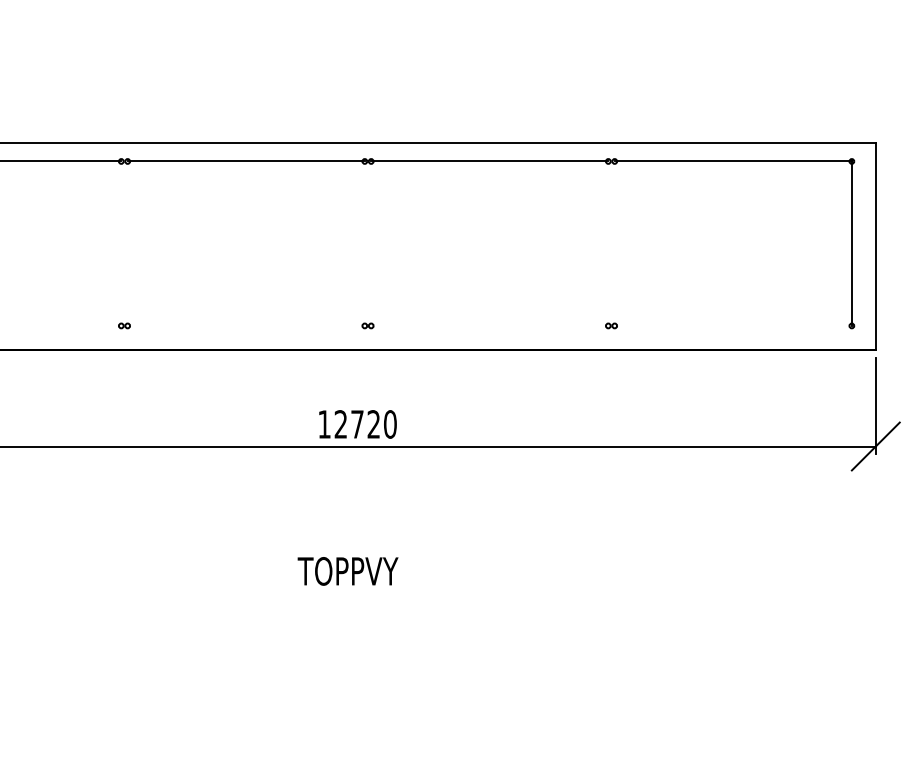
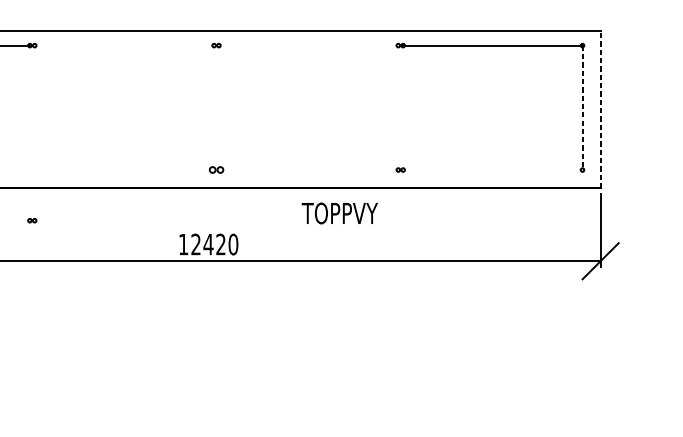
line: (245, 161) -> (123, 45), removed
line: (489, 161) -> (308, 45), removed
line: (851, 244) -> (582, 108), solid -> dashed
line: (875, 246) -> (600, 109), solid -> dashed
part: (124, 325) -> (32, 220), moved
part: (367, 325) -> (216, 169), size x1.6
text: (357, 424) -> (208, 244), 12720 -> 12420
text: (347, 571) -> (339, 213), moved

